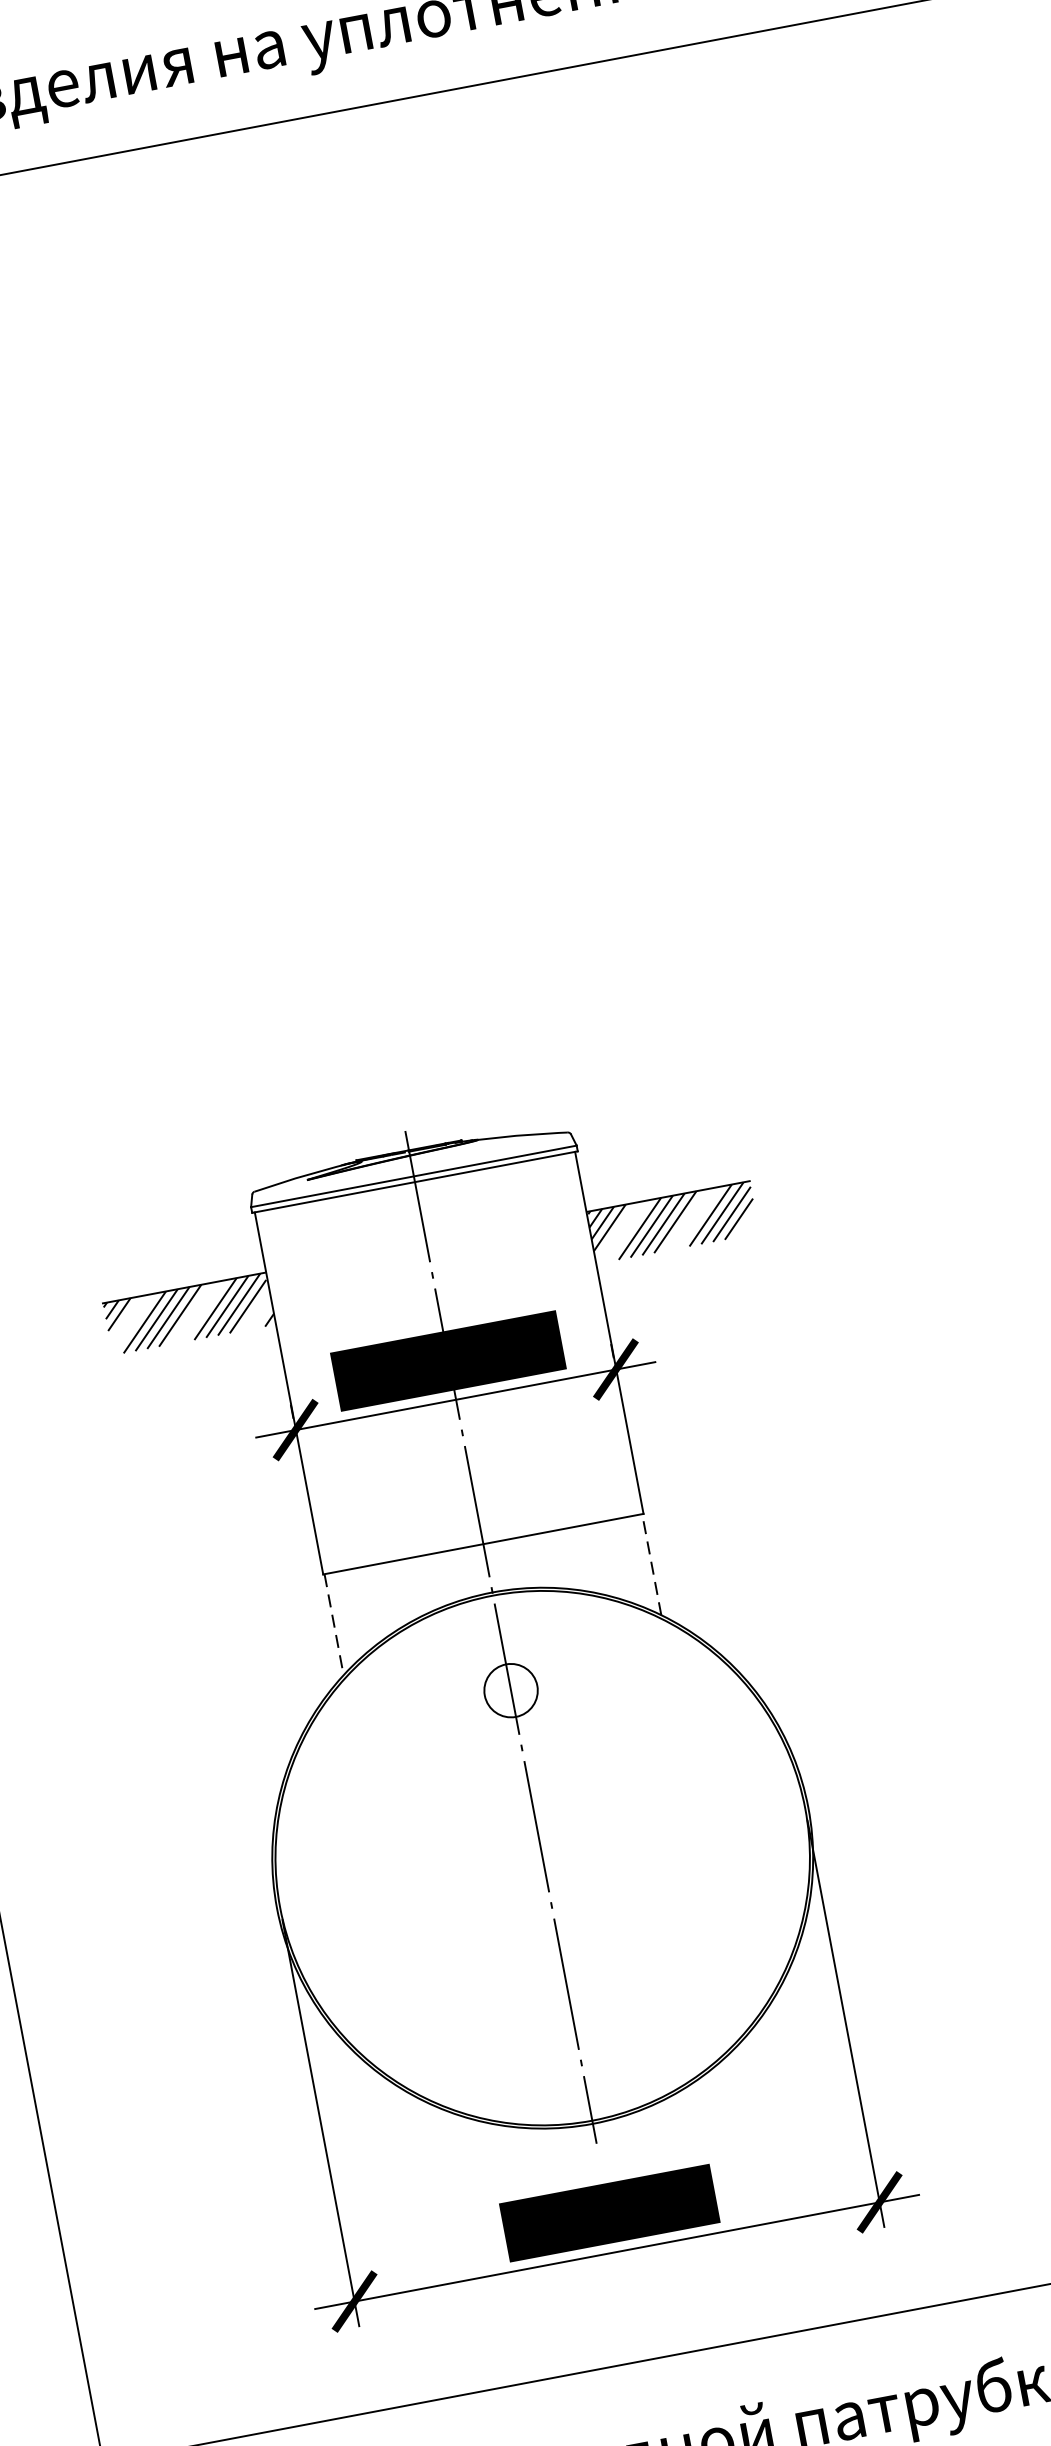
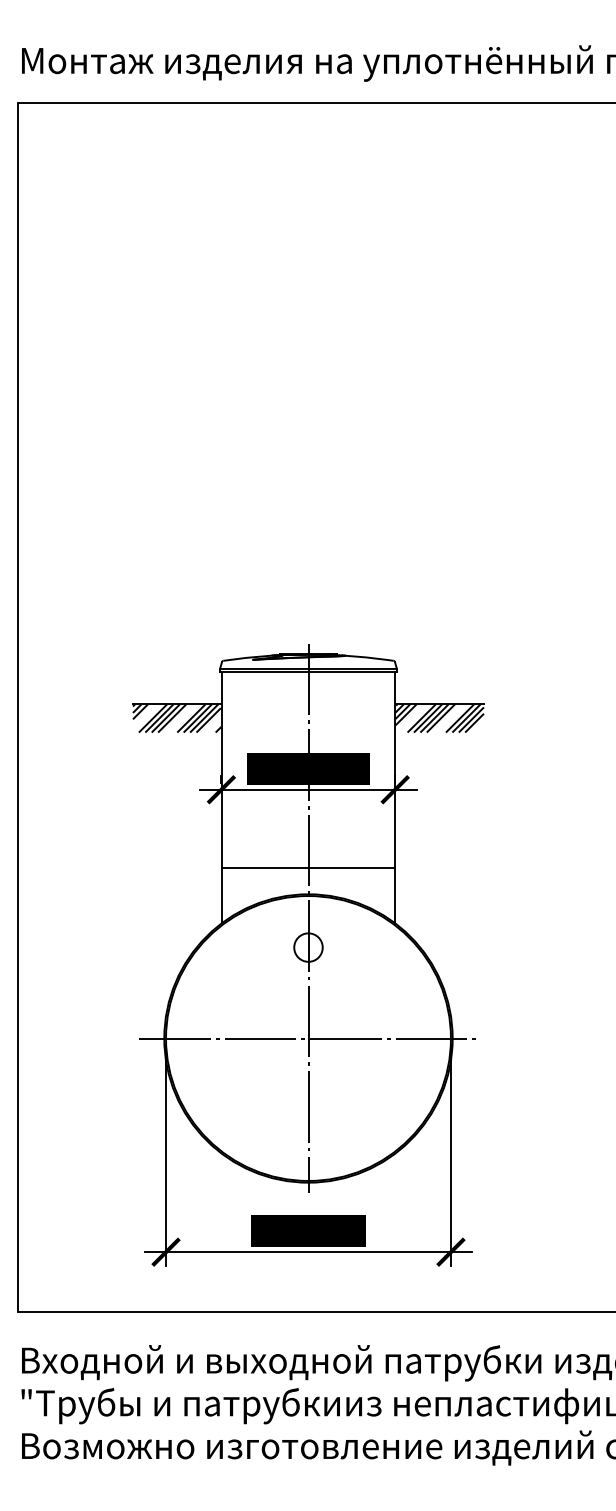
line: (651, 1564) -> (394, 895), dashed -> solid
line: (334, 1626) -> (222, 896), dashed -> solid
line: (542, 1858) -> (308, 1038), added

